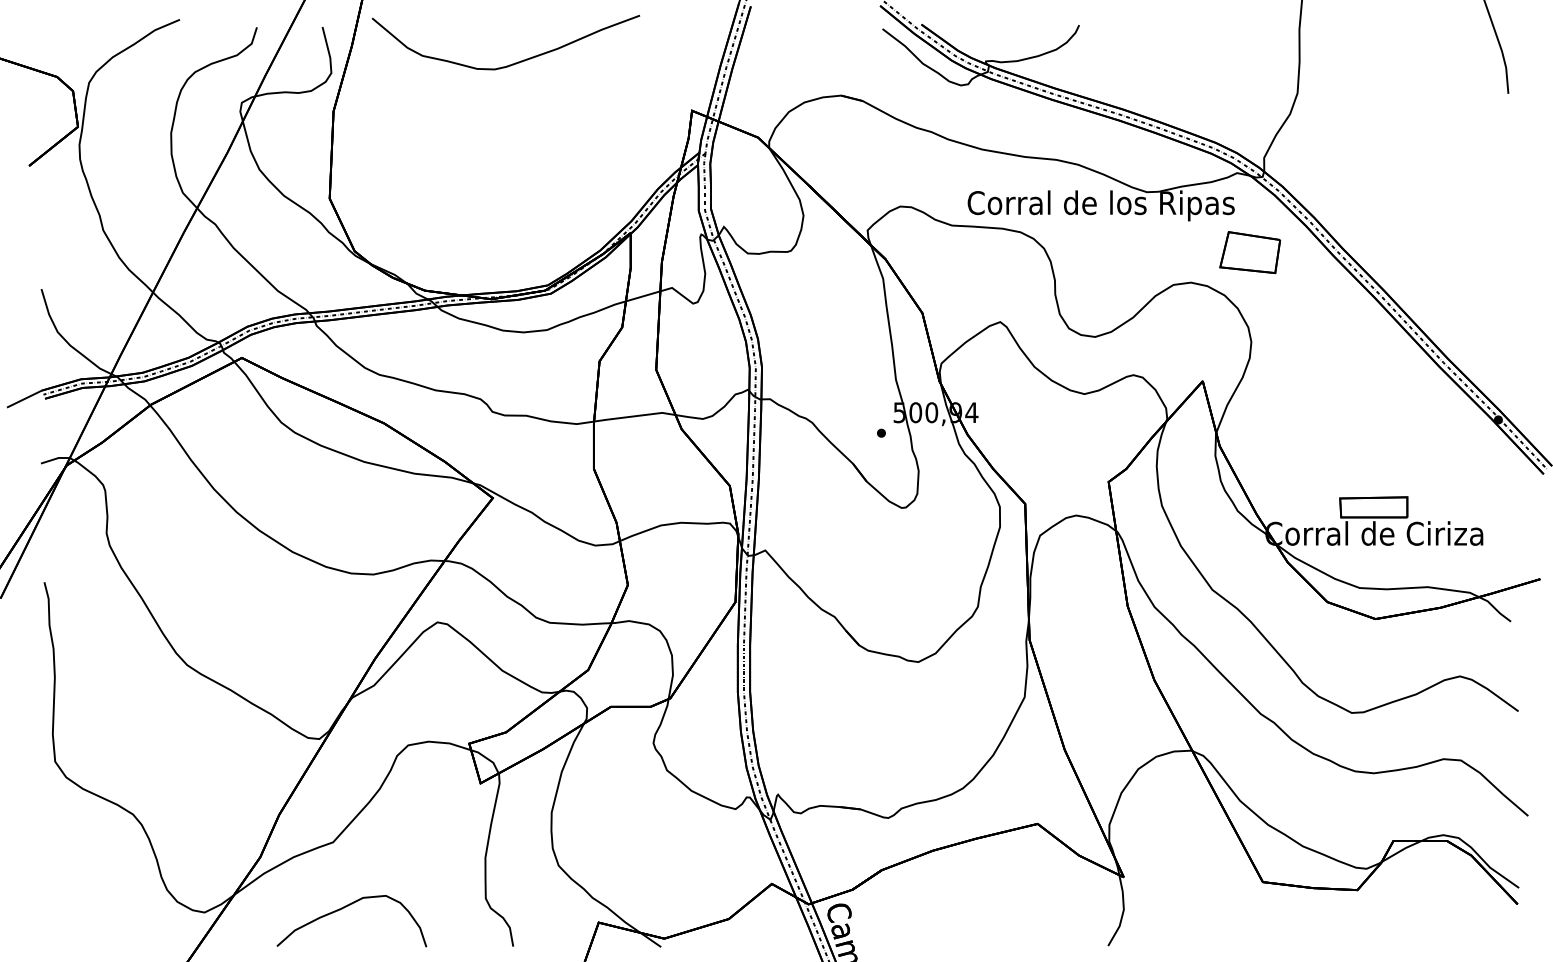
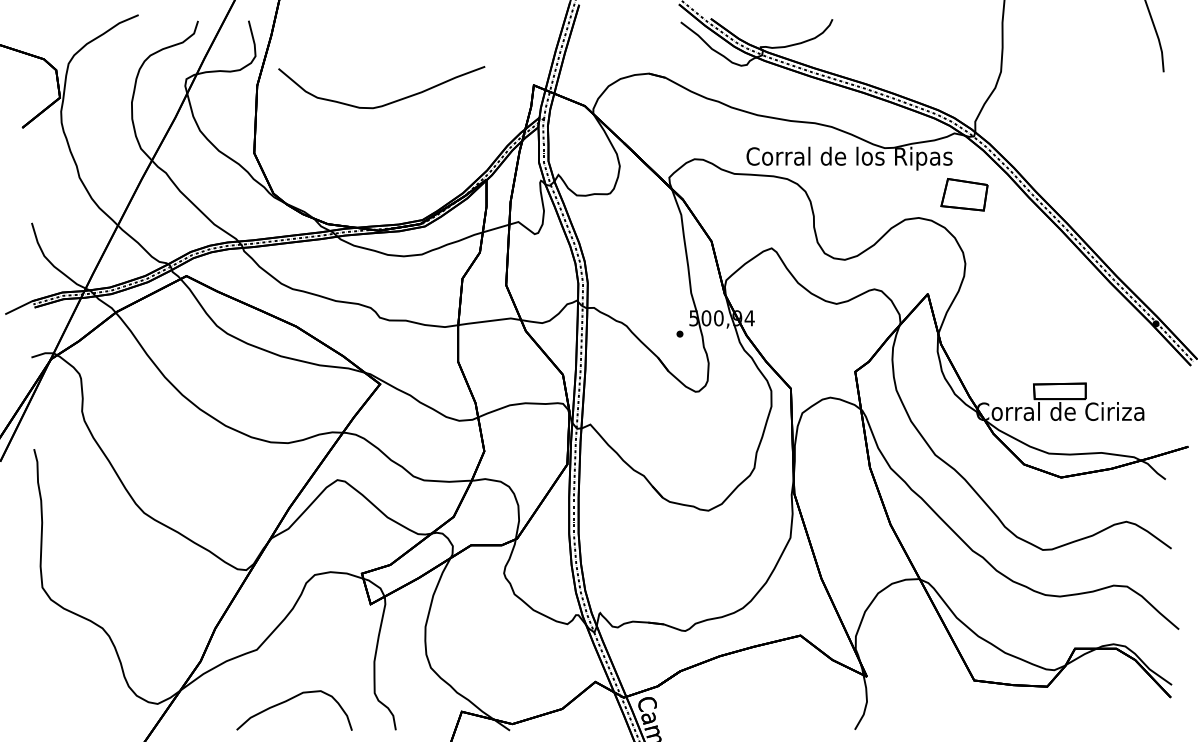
curve: (512, 63) -> (386, 103), moved
curve: (344, 908) -> (288, 700), moved

